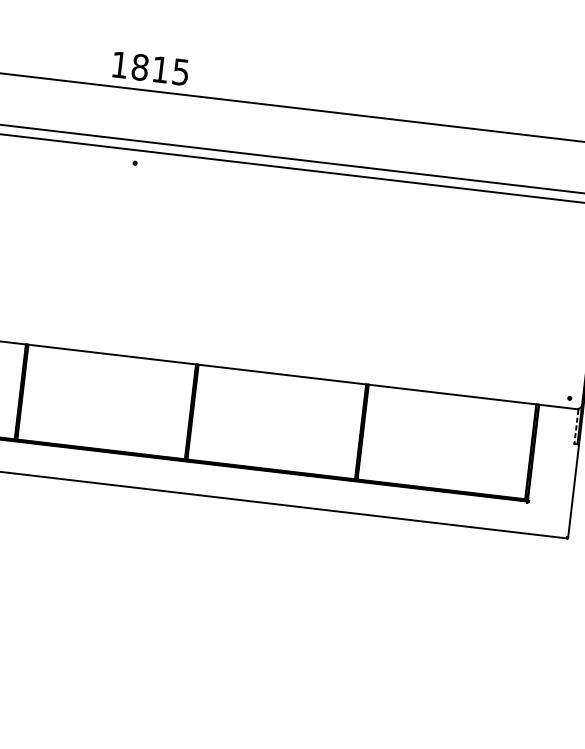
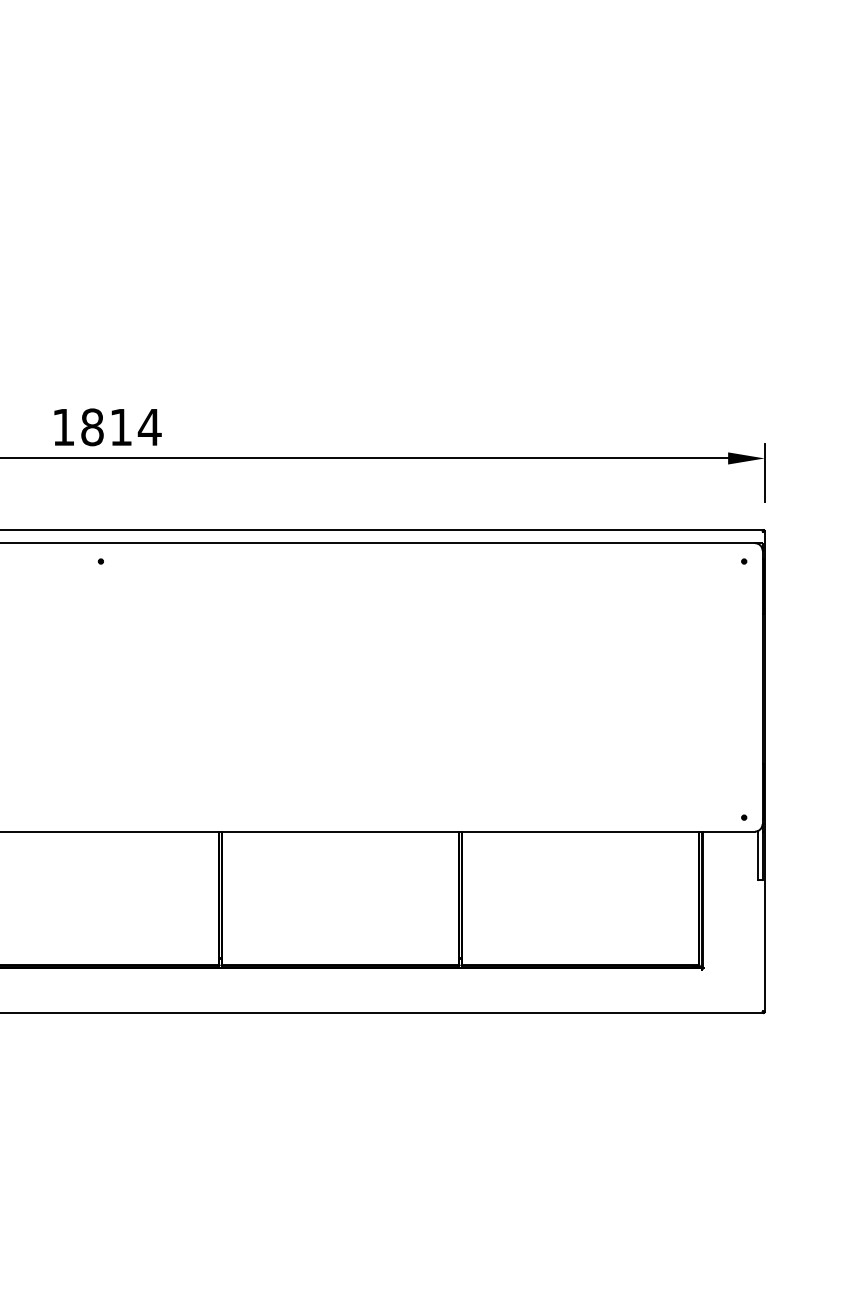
text: (180, 72) -> (149, 427), 1815 -> 1814
line: (576, 427) -> (758, 856), dashed -> solid

